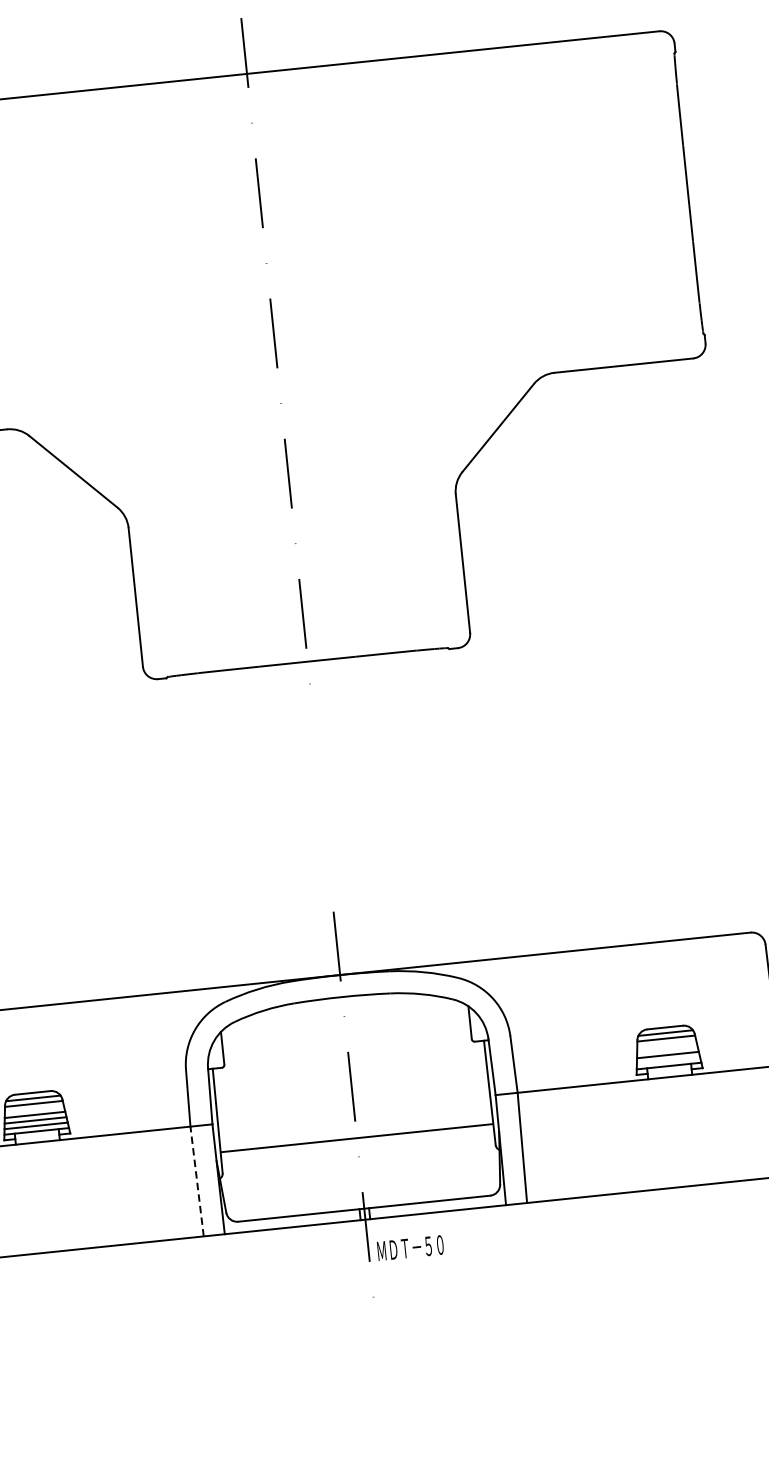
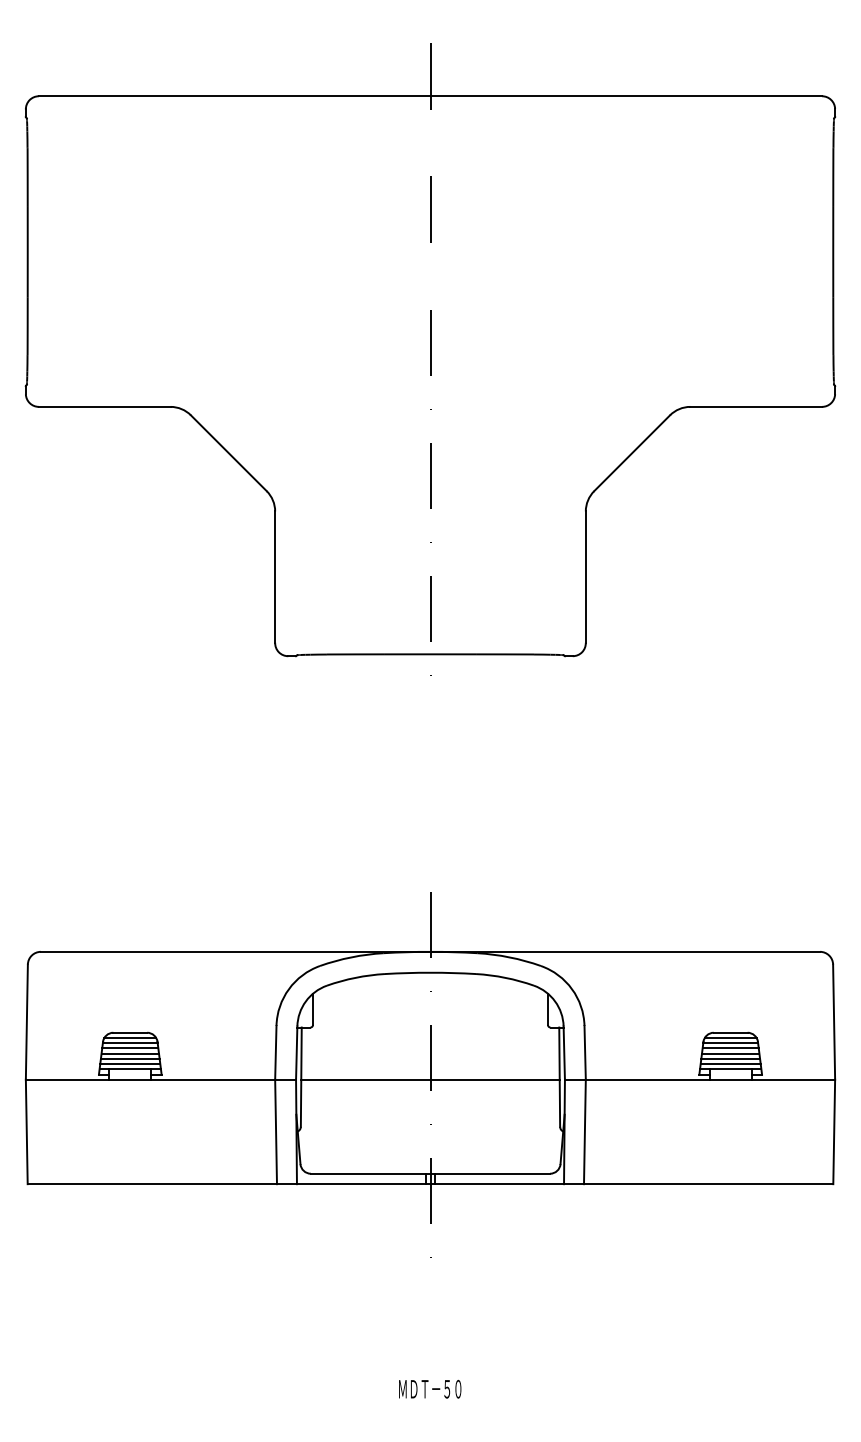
line: (666, 1044) -> (730, 1048), added
line: (667, 1049) -> (730, 1053), added
line: (668, 1061) -> (730, 1064), added
line: (34, 1109) -> (130, 1048), added
line: (356, 1137) -> (430, 1079), moved
line: (197, 1180) -> (276, 1131), dashed -> solid
text: (410, 1248) -> (430, 1389), moved

